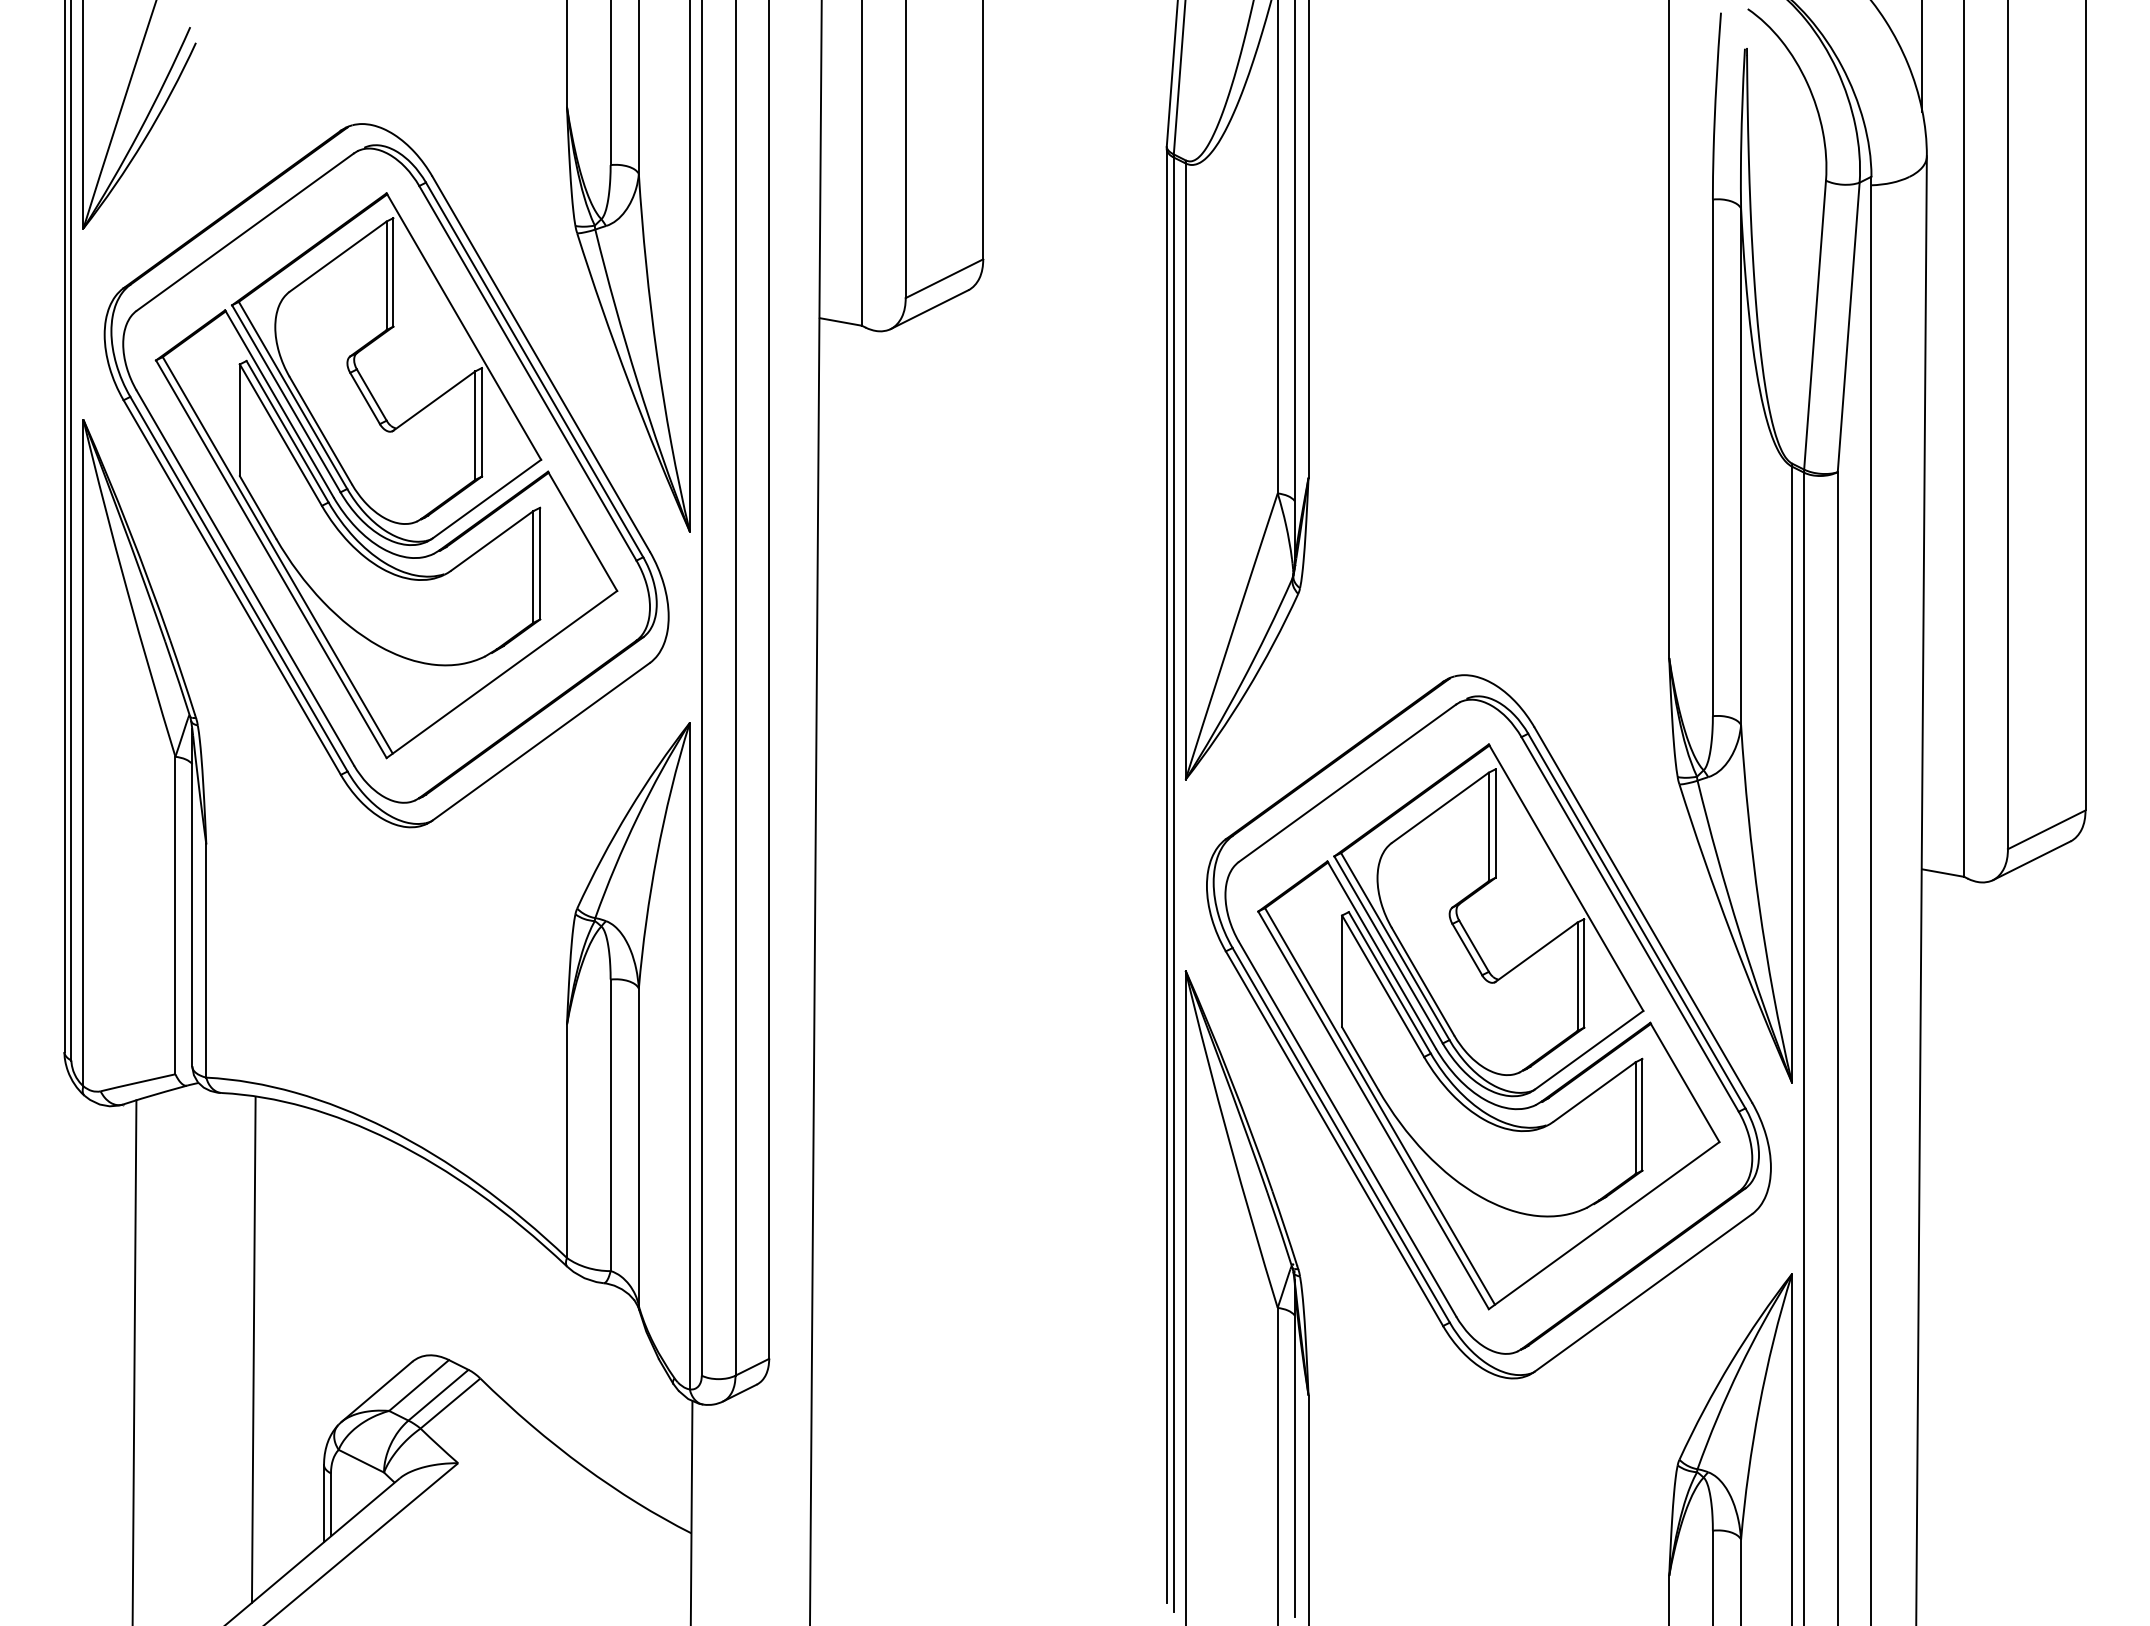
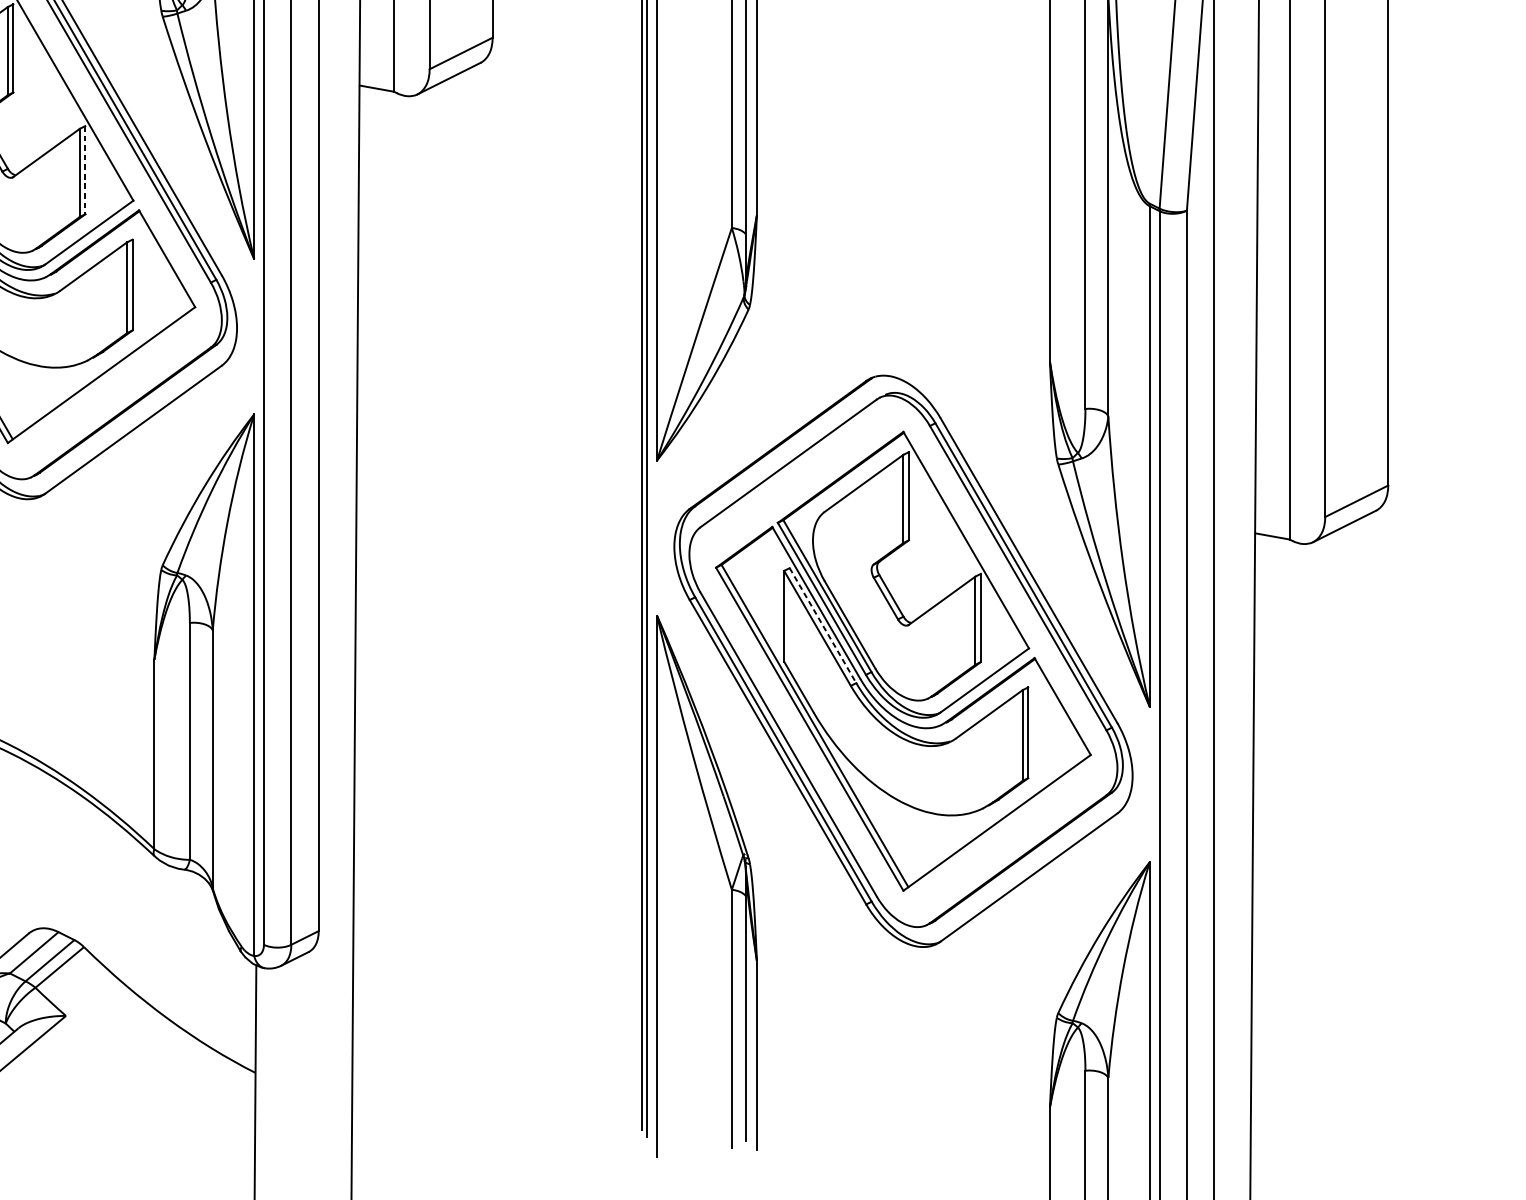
line: (481, 422) -> (84, 170), solid -> dashed
line: (1389, 982) -> (822, 625), solid -> dashed

